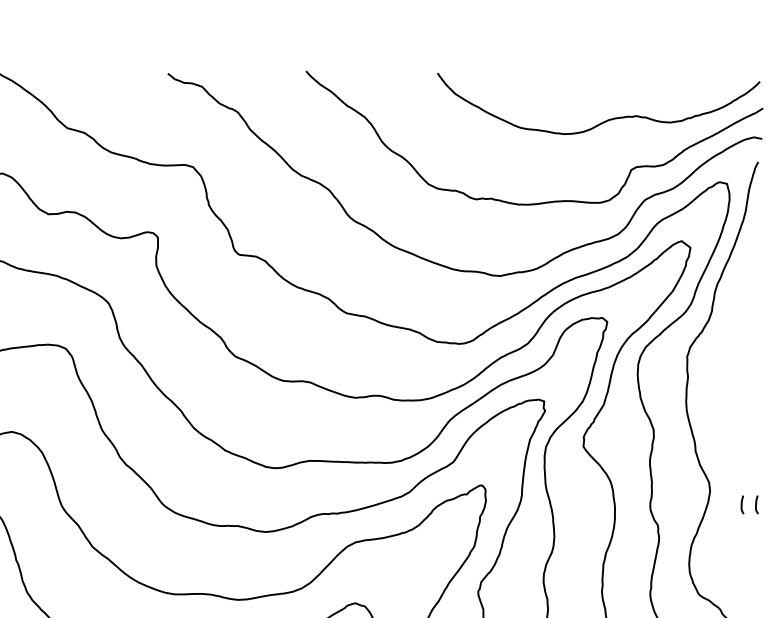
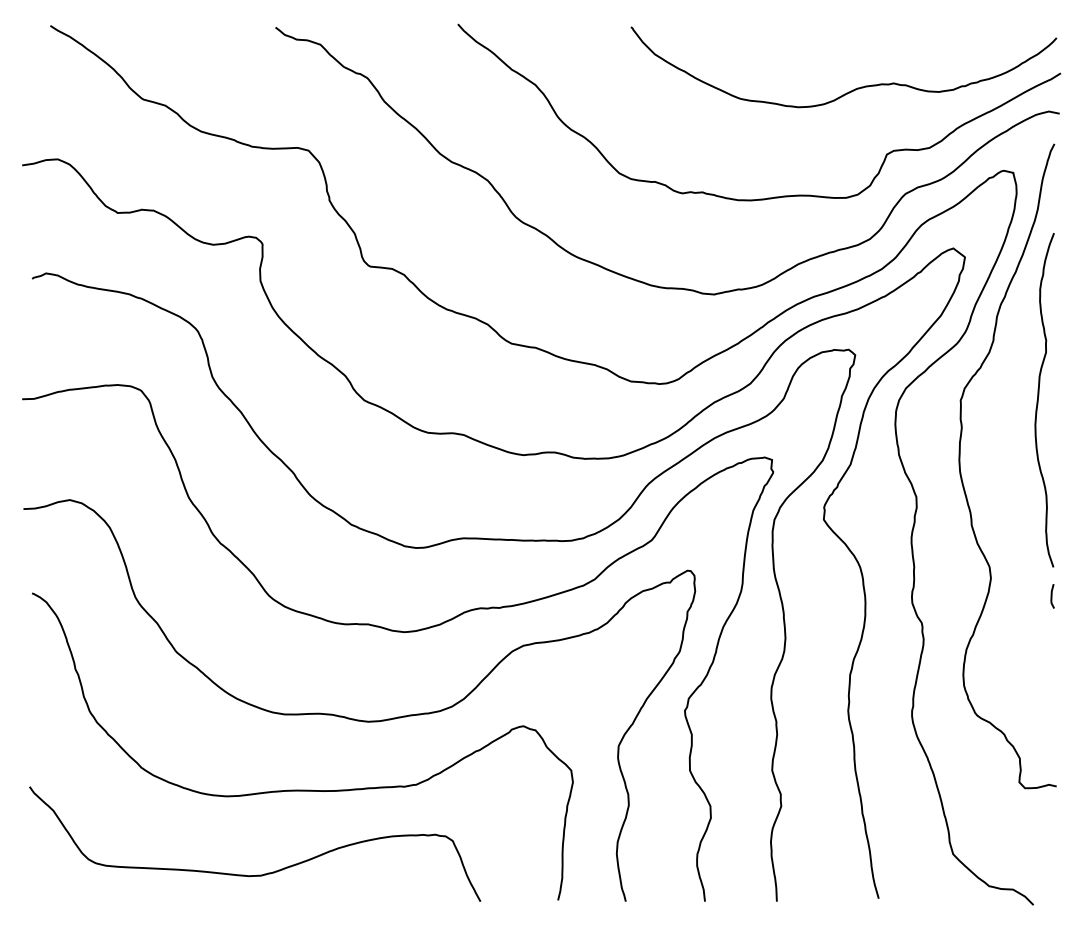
curve: (746, 356) -> (1038, 400), added
line: (742, 504) -> (1033, 596), removed

